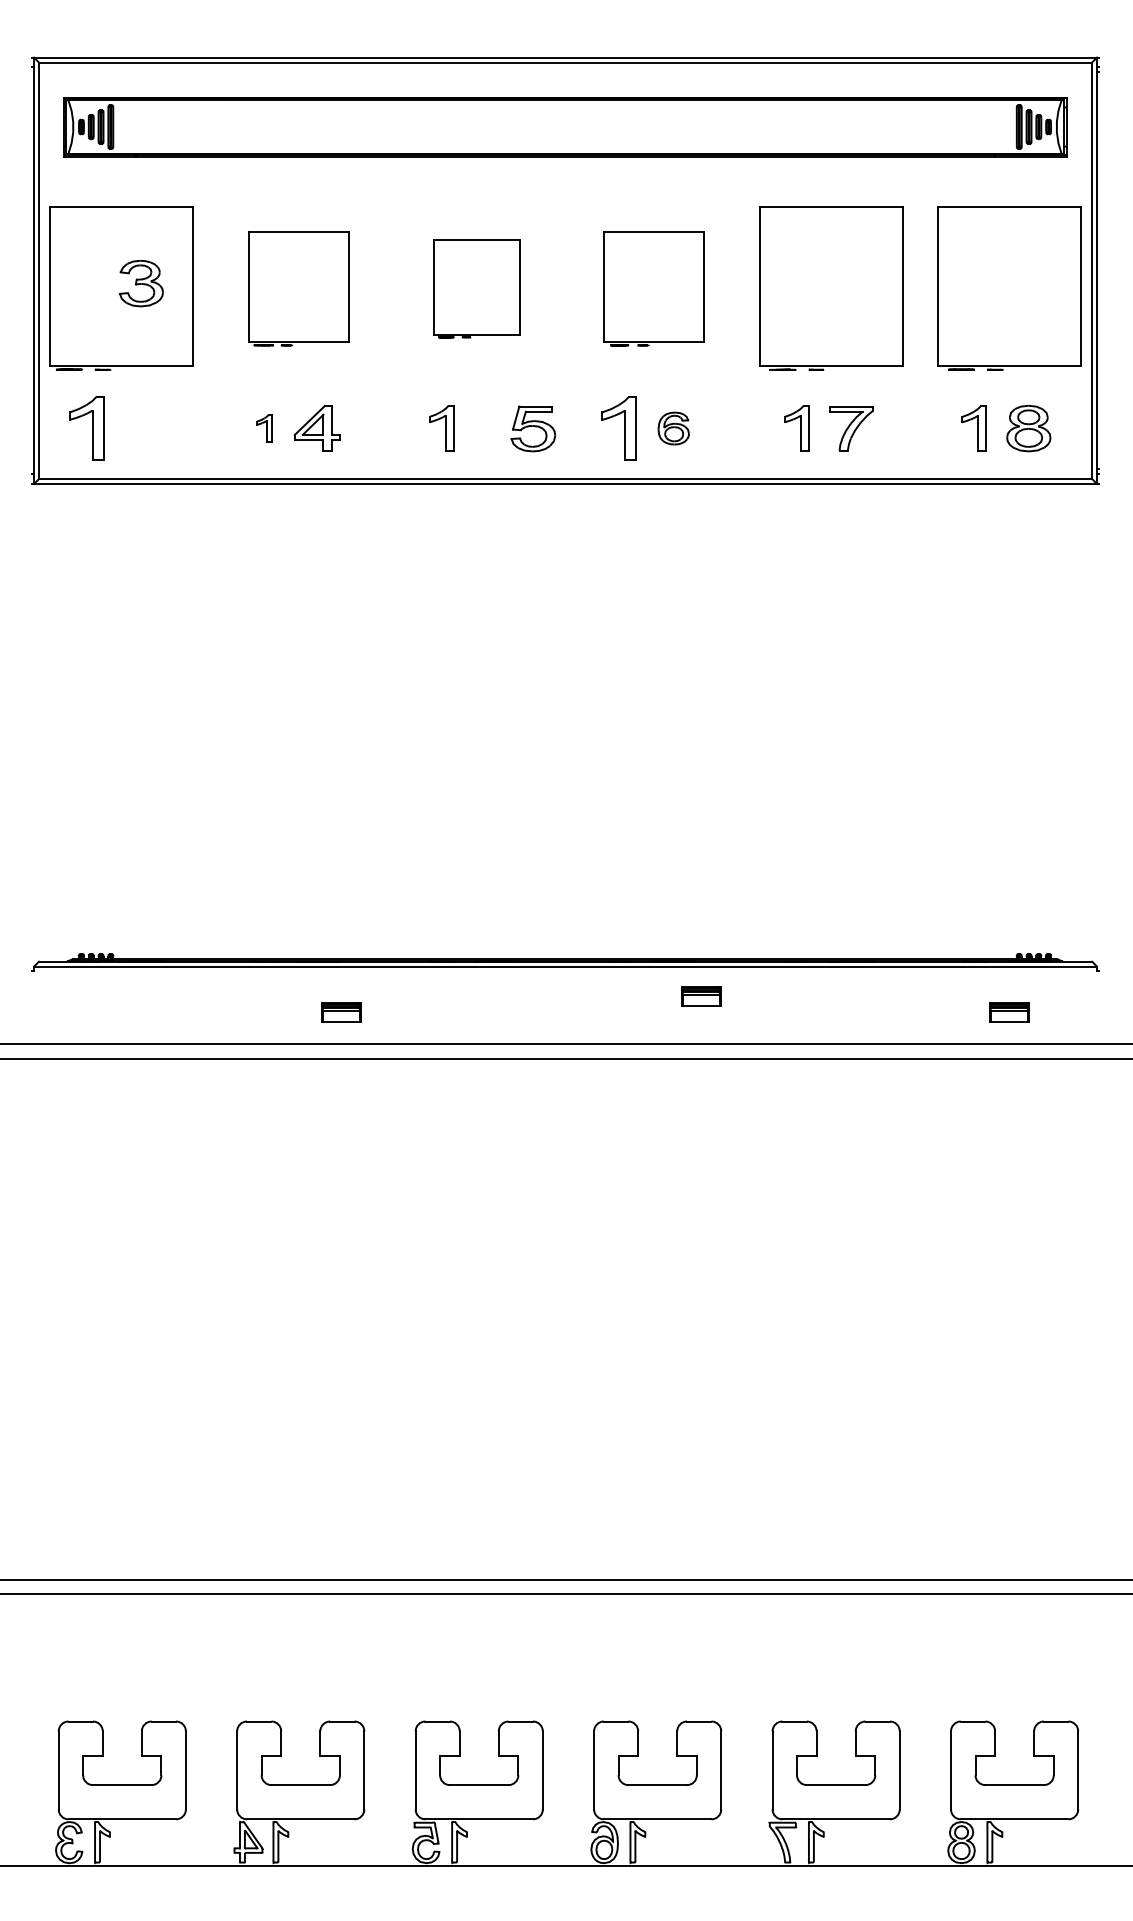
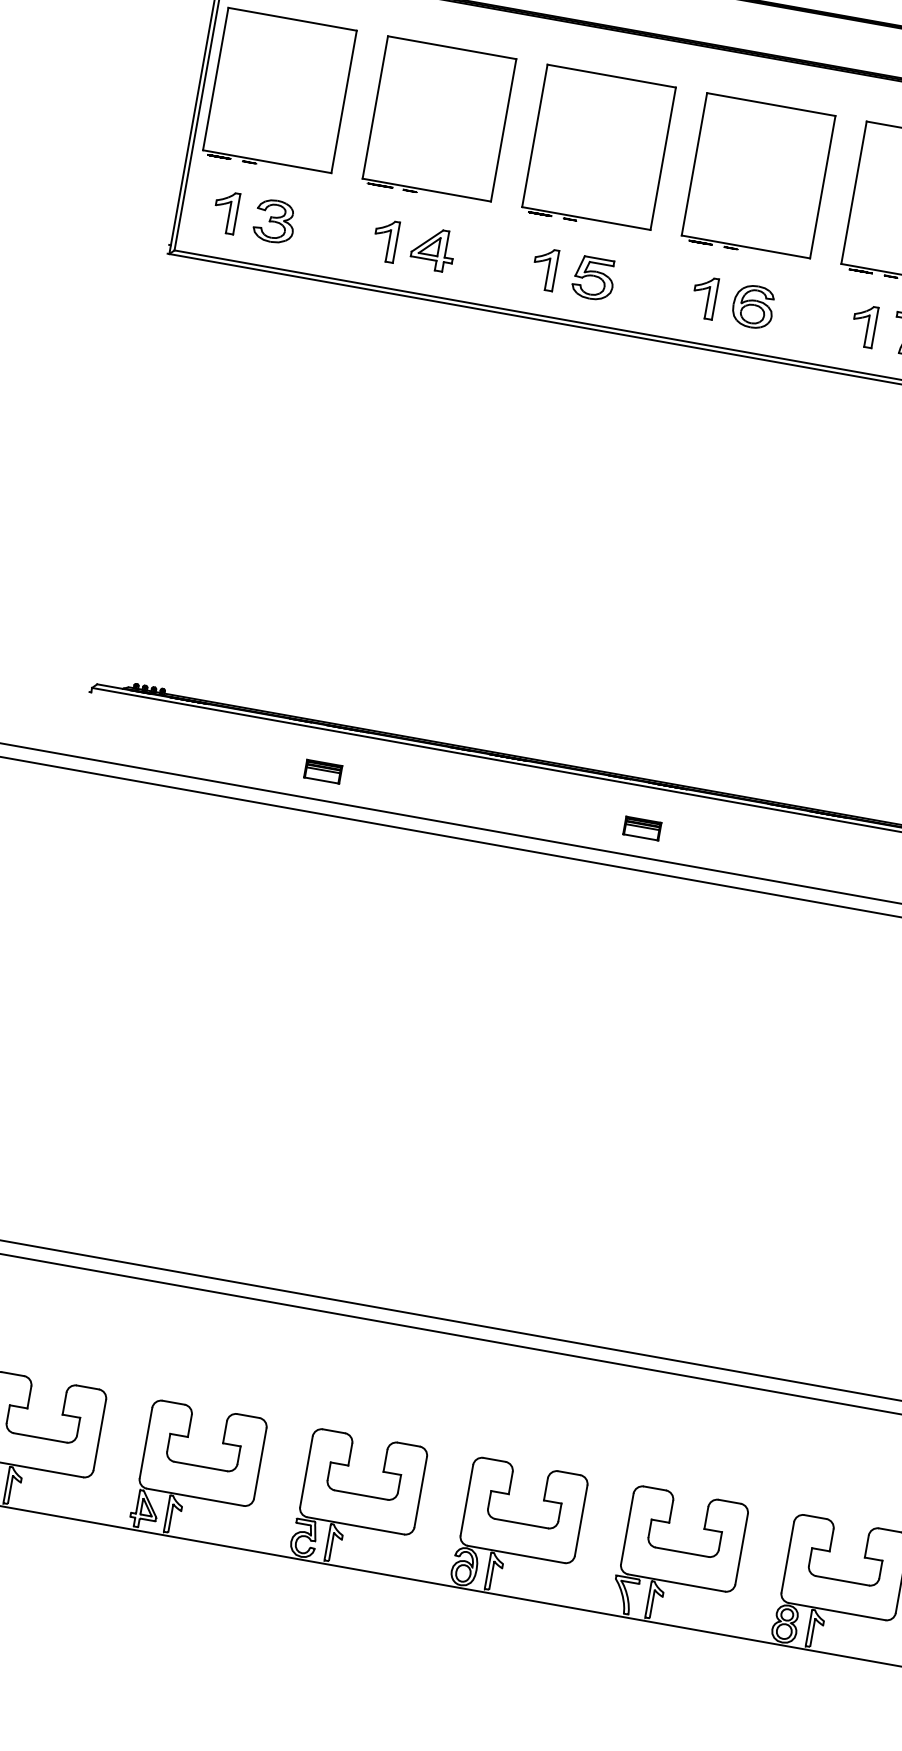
part: (141, 283) -> (274, 221), moved
part: (299, 288) -> (439, 120), size x1.43
part: (476, 288) -> (598, 149), size x1.67
part: (654, 288) -> (758, 177), size x1.43
part: (86, 428) -> (225, 212), size x0.71
part: (264, 428) -> (385, 241), size x1.67
part: (533, 428) -> (594, 278), moved
part: (619, 428) -> (704, 297), size x0.71
part: (673, 428) -> (753, 306), size x1.43
part: (701, 996) -> (642, 828), moved
part: (341, 1012) -> (323, 771), moved

